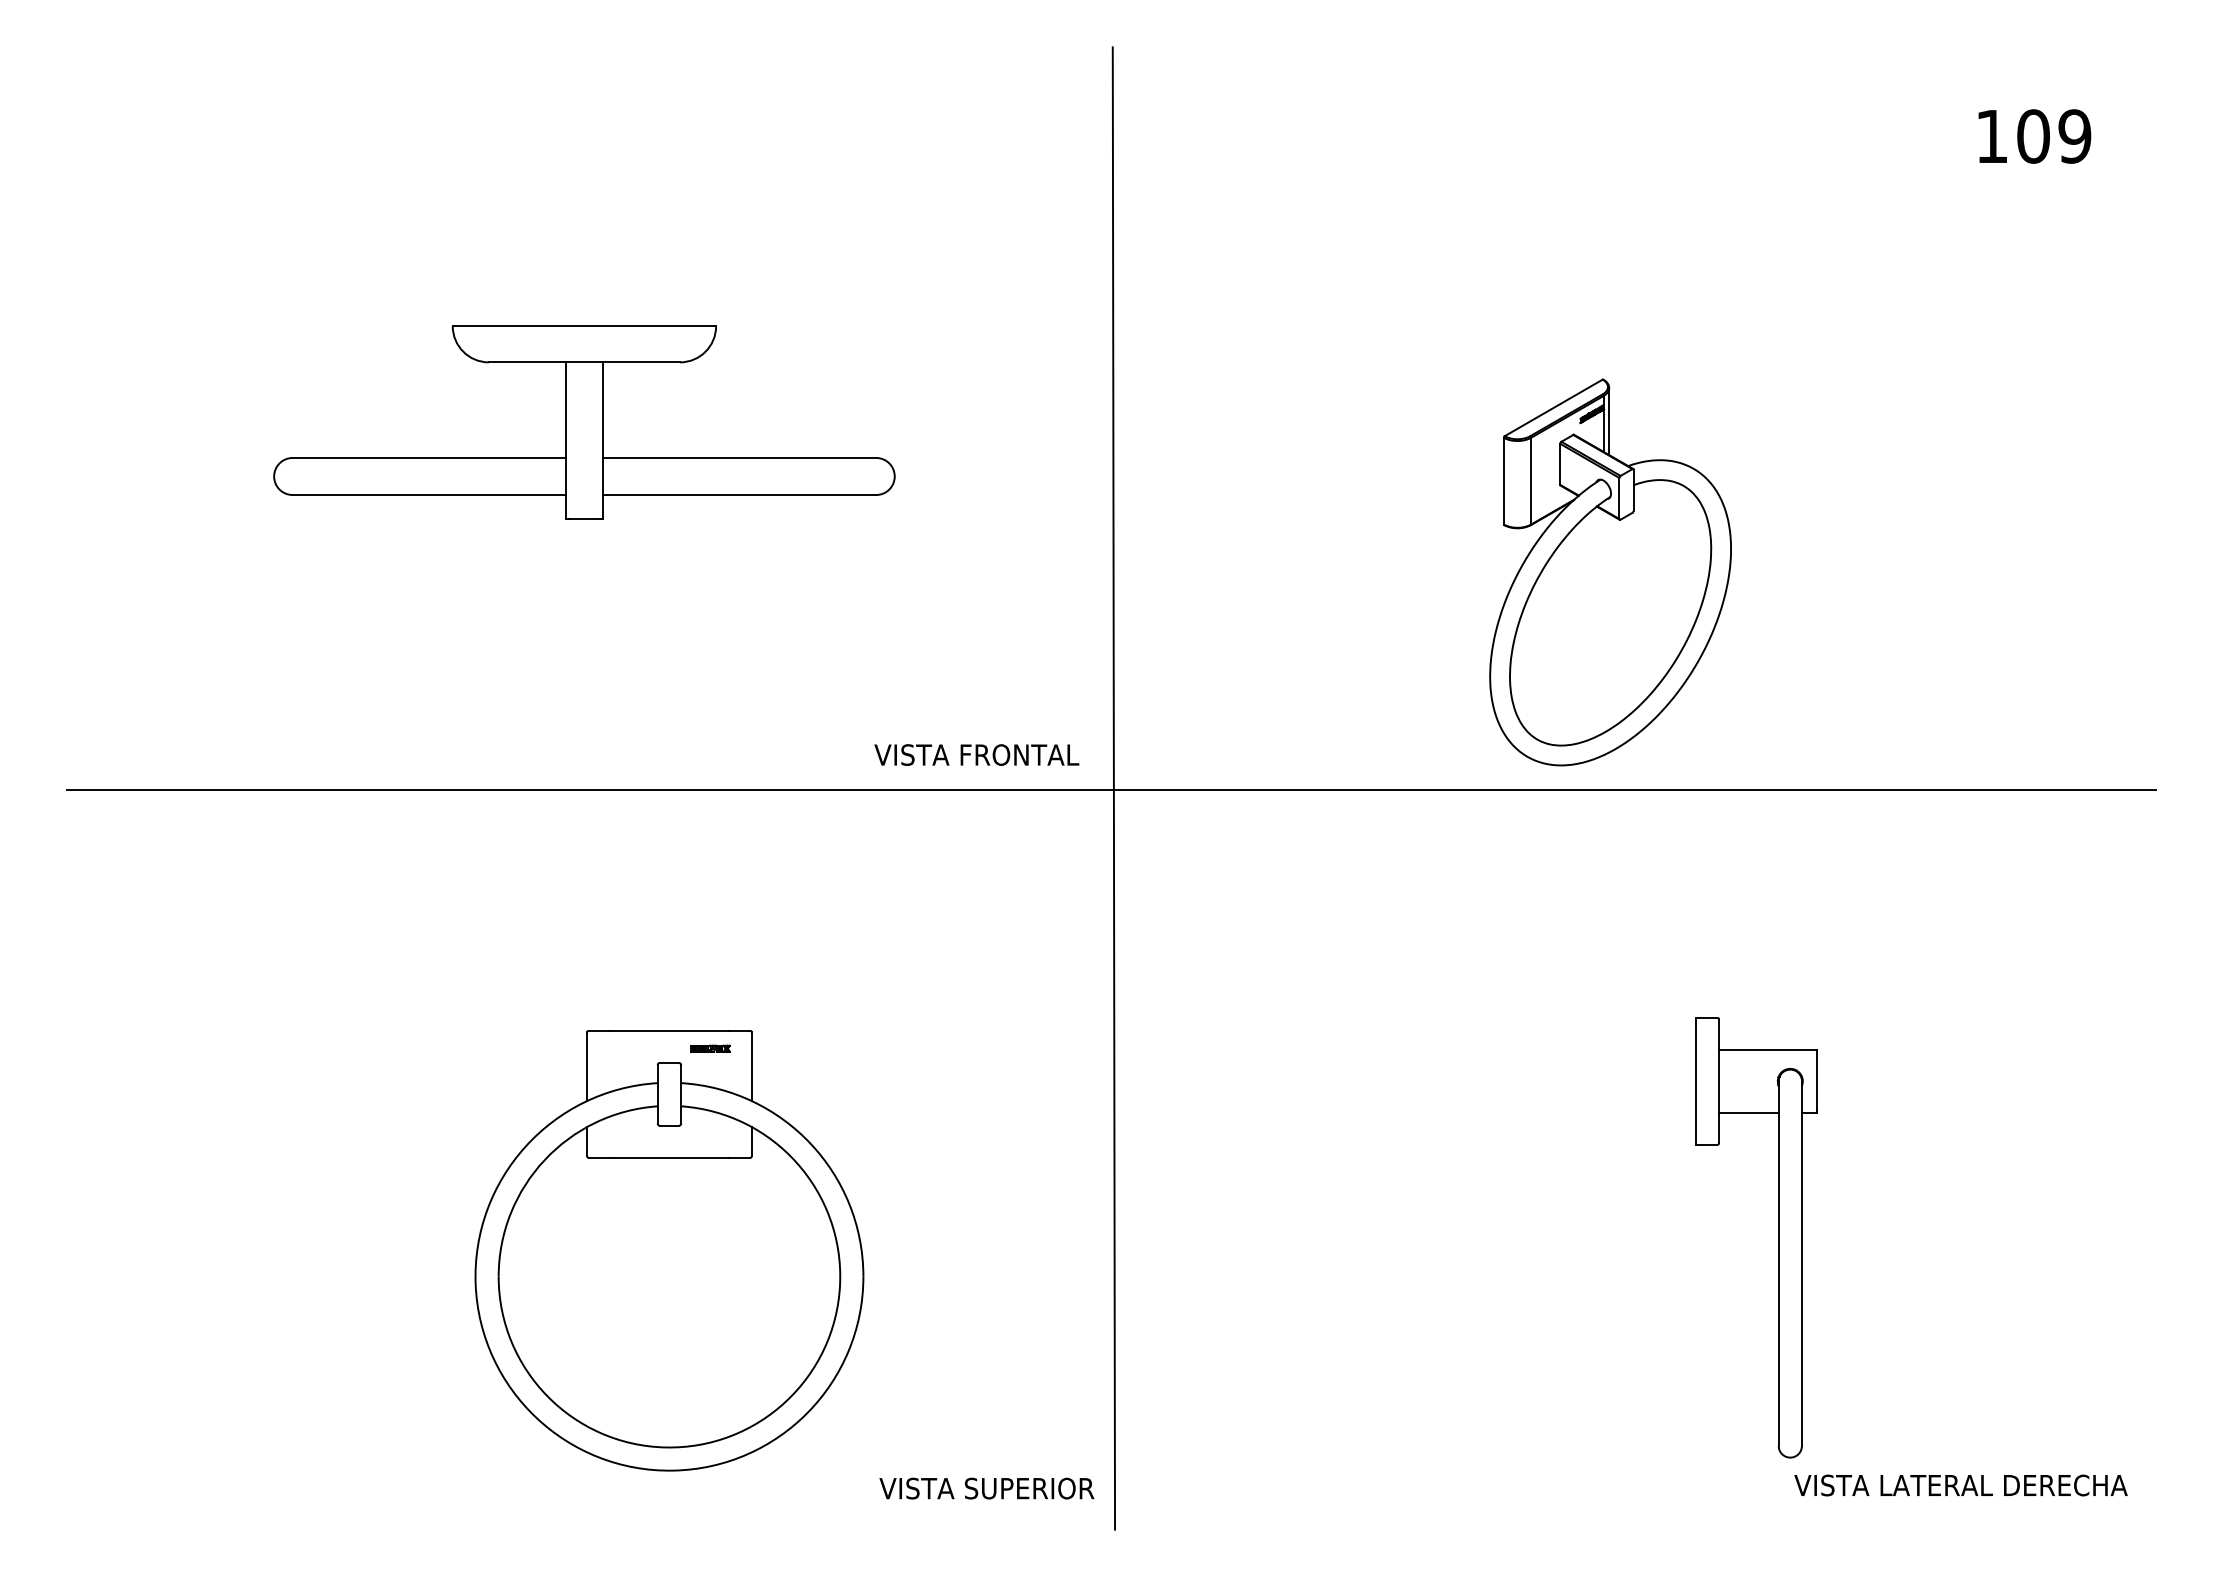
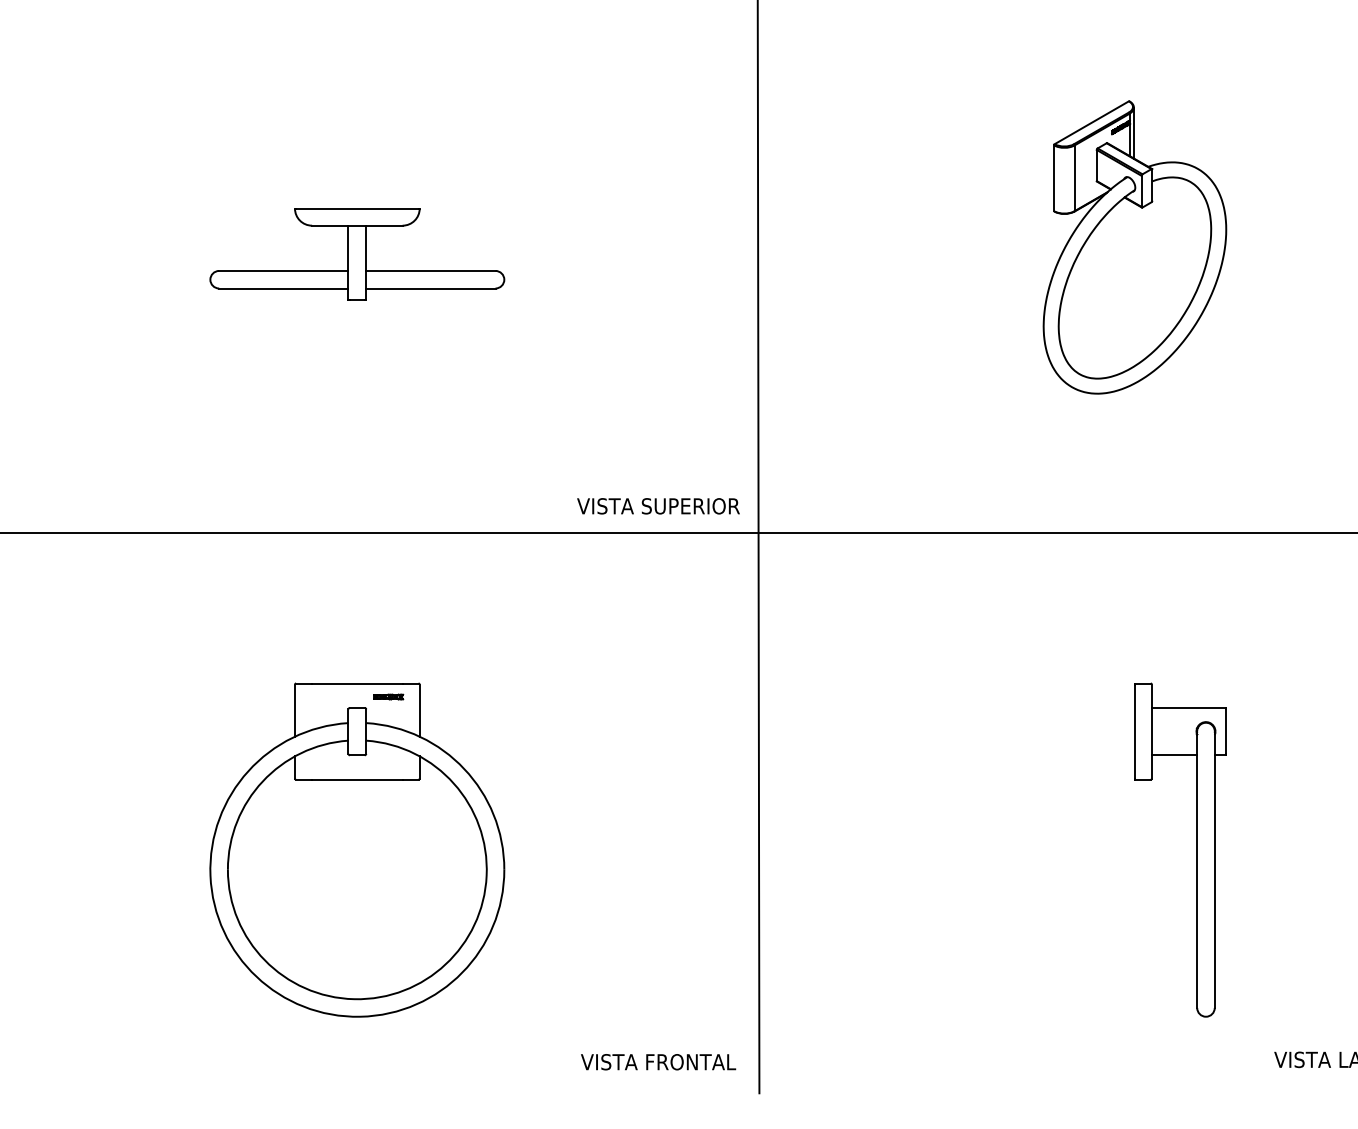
part: (584, 421) -> (357, 253), size x0.62
part: (1610, 572) -> (1134, 247), moved
text: (1024, 754) -> (690, 505), VISTA FRONTAL -> VISTA SUPERIOR
part: (1778, 1237) -> (1197, 849), moved
part: (669, 1250) -> (357, 849), moved
text: (1029, 1488) -> (694, 1062), VISTA SUPERIOR -> VISTA FRONTAL

